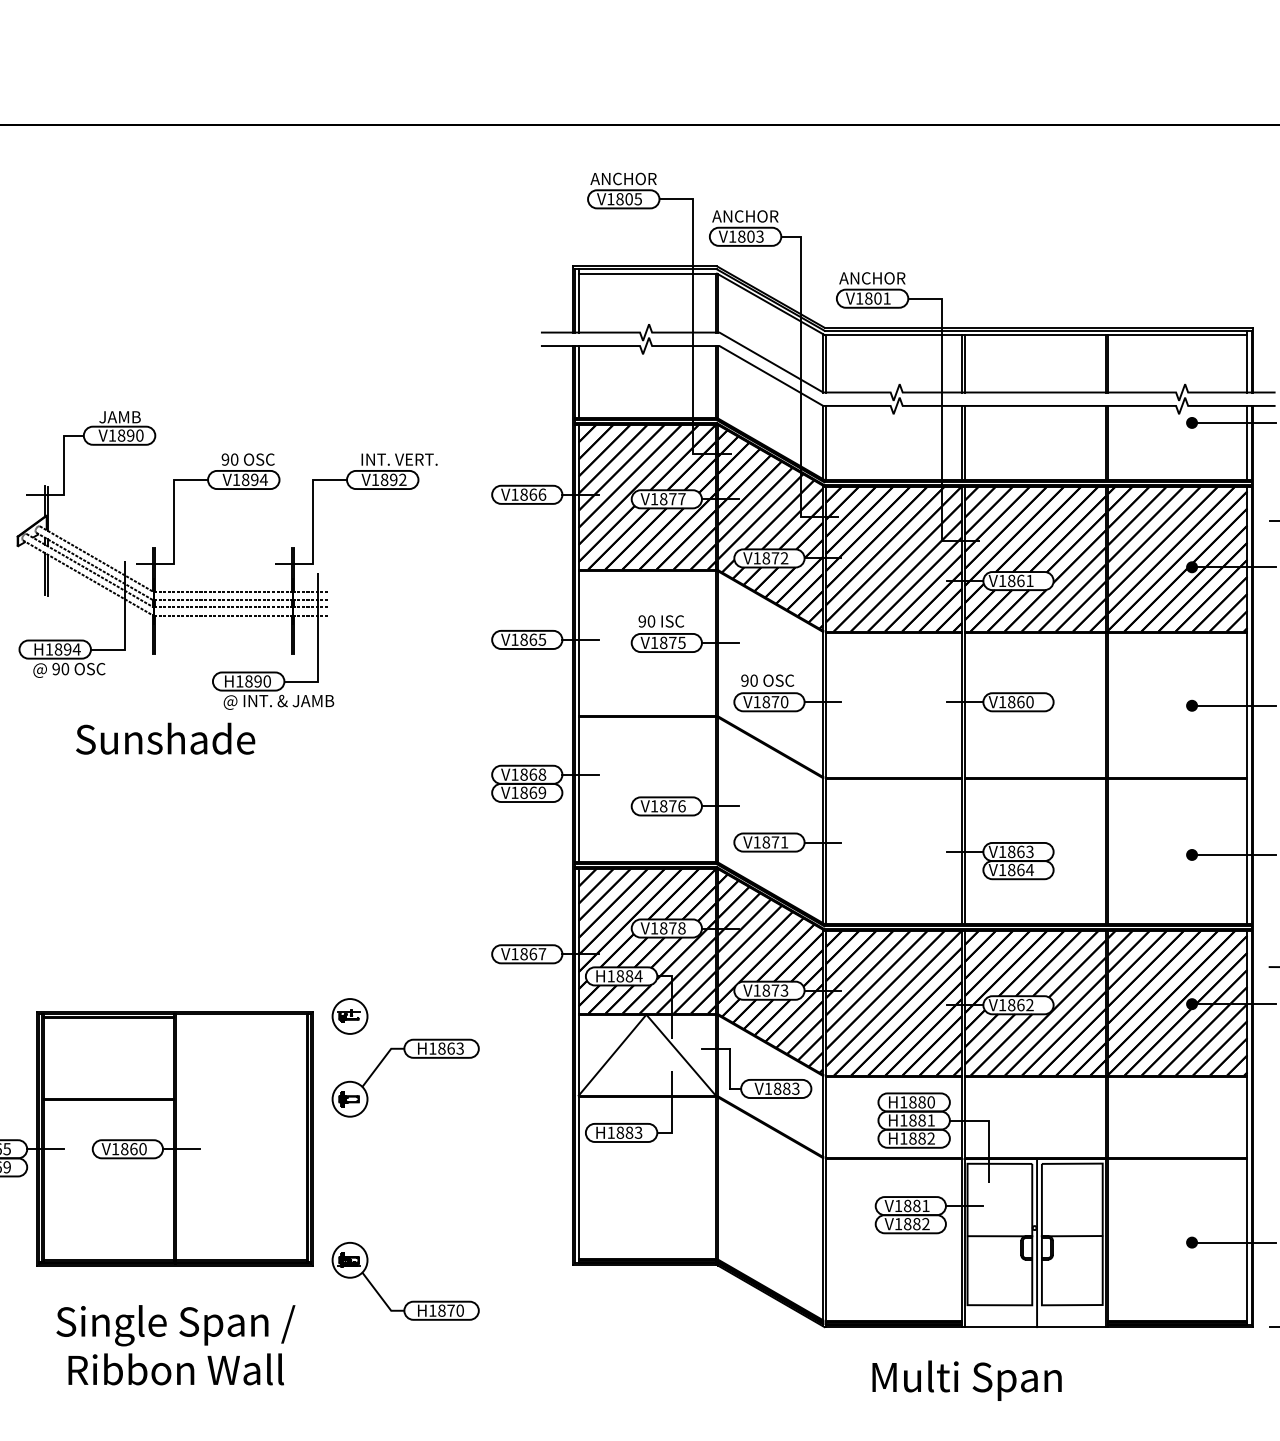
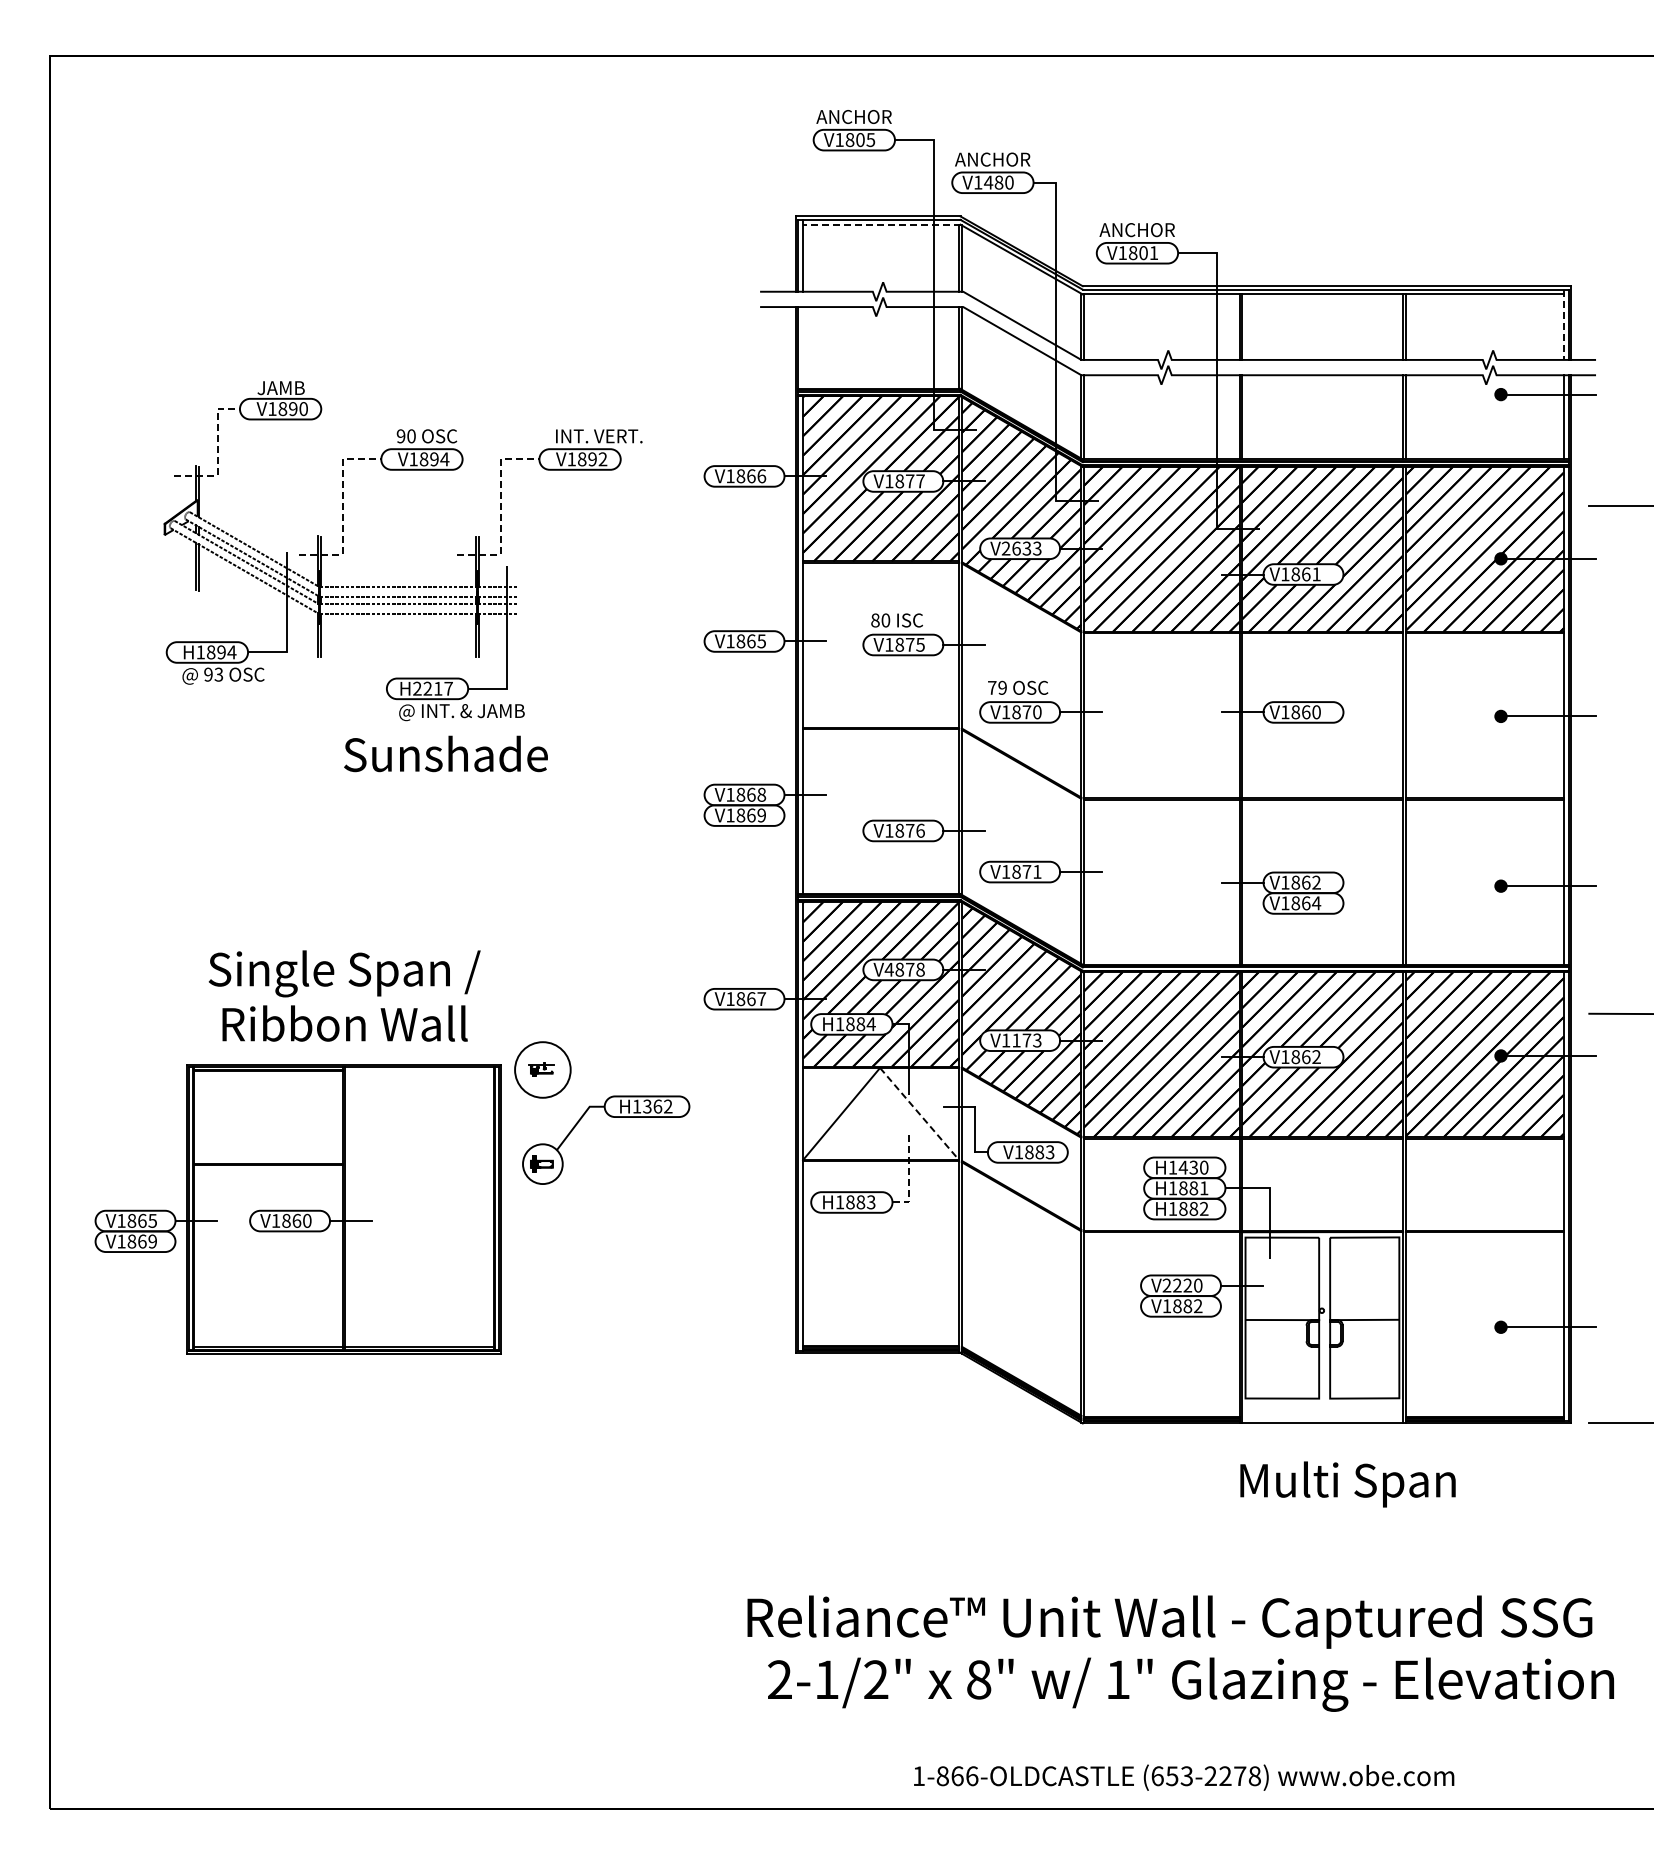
text: (750, 236) -> (998, 182), V1803 -> V1480
line: (647, 273) -> (881, 224), solid -> dashed
line: (1247, 362) -> (1564, 325), solid -> dashed
line: (579, 381) -> (803, 347), removed
line: (64, 474) -> (217, 453), solid -> dashed
line: (173, 523) -> (342, 509), solid -> dashed
line: (312, 523) -> (500, 509), solid -> dashed
text: (770, 558) -> (1021, 548), V1872 -> V2633
text: (642, 621) -> (875, 620), 90 -> 80
text: (64, 668) -> (218, 674), 90 -> 93
text: (749, 680) -> (997, 687), 90 -> 79
text: (253, 681) -> (432, 688), H1890 -> H2217
text: (165, 738) -> (445, 753), moved
text: (1029, 851) -> (1316, 882), V1863 -> V1862
text: (653, 928) -> (888, 969), V1878 -> V4878
text: (766, 990) -> (1016, 1040), V1873 -> V1173
circle: (349, 1016) -> (542, 1069), size x1.4
text: (450, 1048) -> (657, 1106), H1863 -> H1362
line: (681, 1055) -> (919, 1114), solid -> dashed
text: (917, 1102) -> (1188, 1167), H1880 -> H1430
line: (672, 1109) -> (909, 1175), solid -> dashed
text: (912, 1205) -> (1182, 1285), V1881 -> V2220
line: (1036, 1243) -> (1324, 1328), removed
part: (412, 1300) -> (613, 1393), removed
text: (175, 1344) -> (344, 995), moved
text: (966, 1380) -> (1347, 1484), moved

